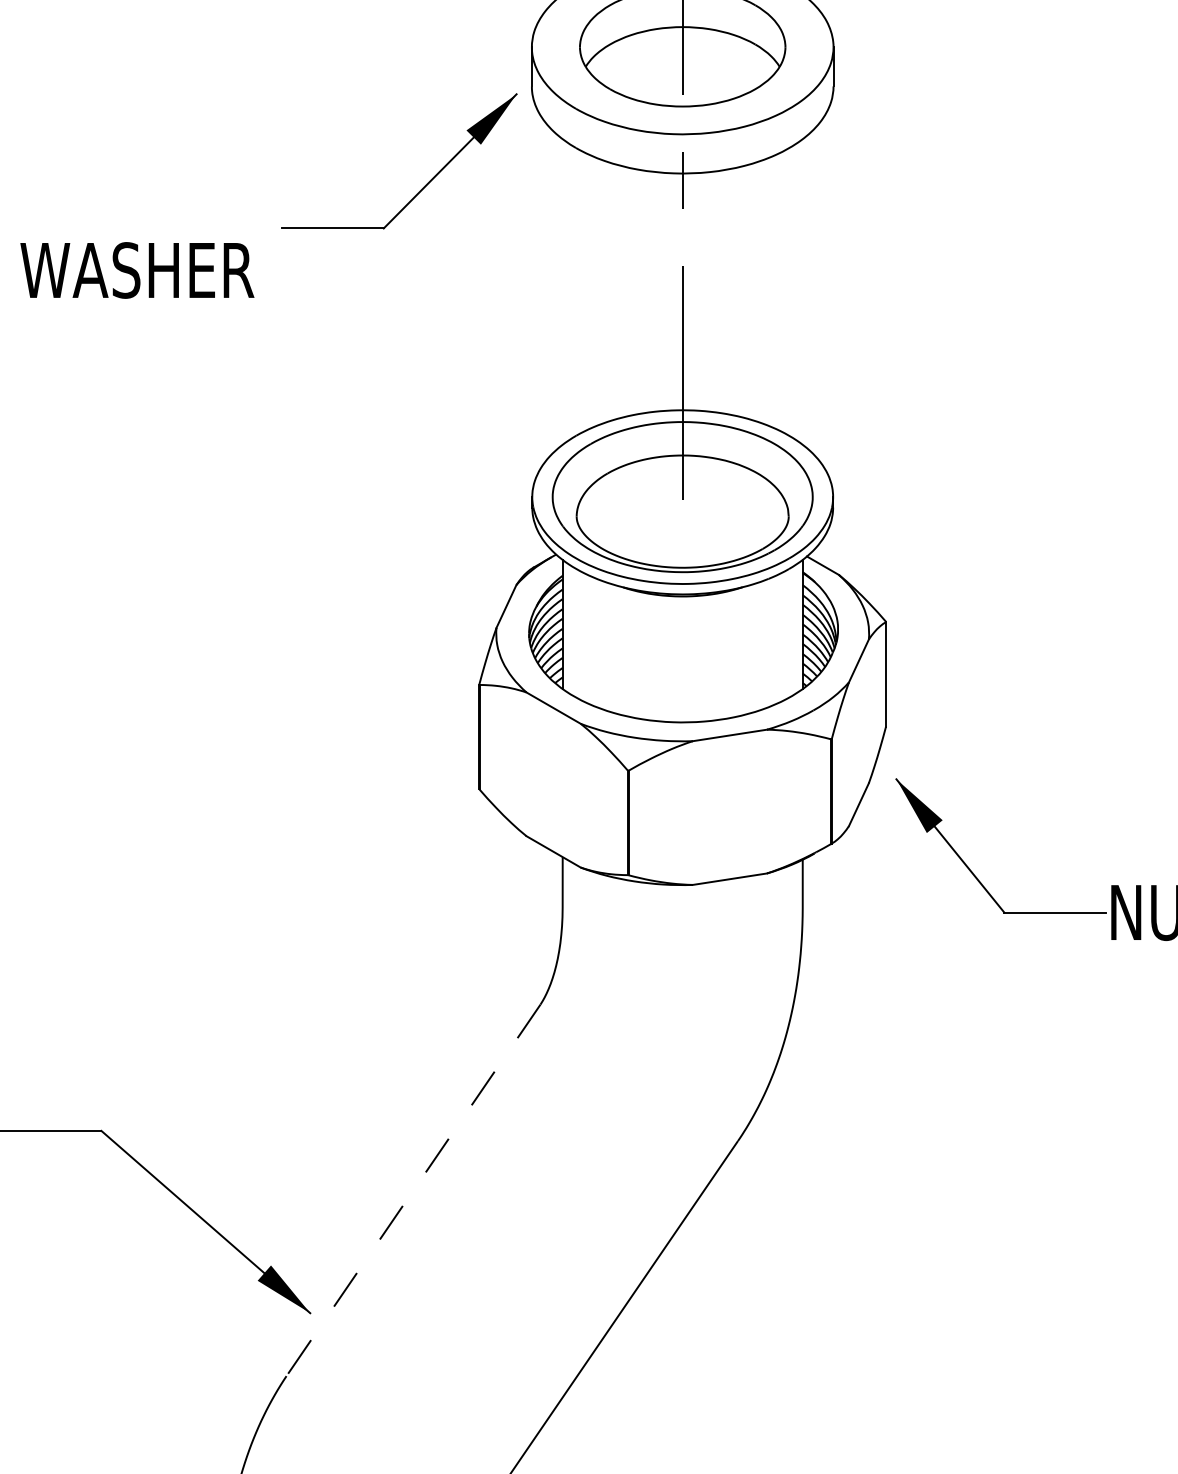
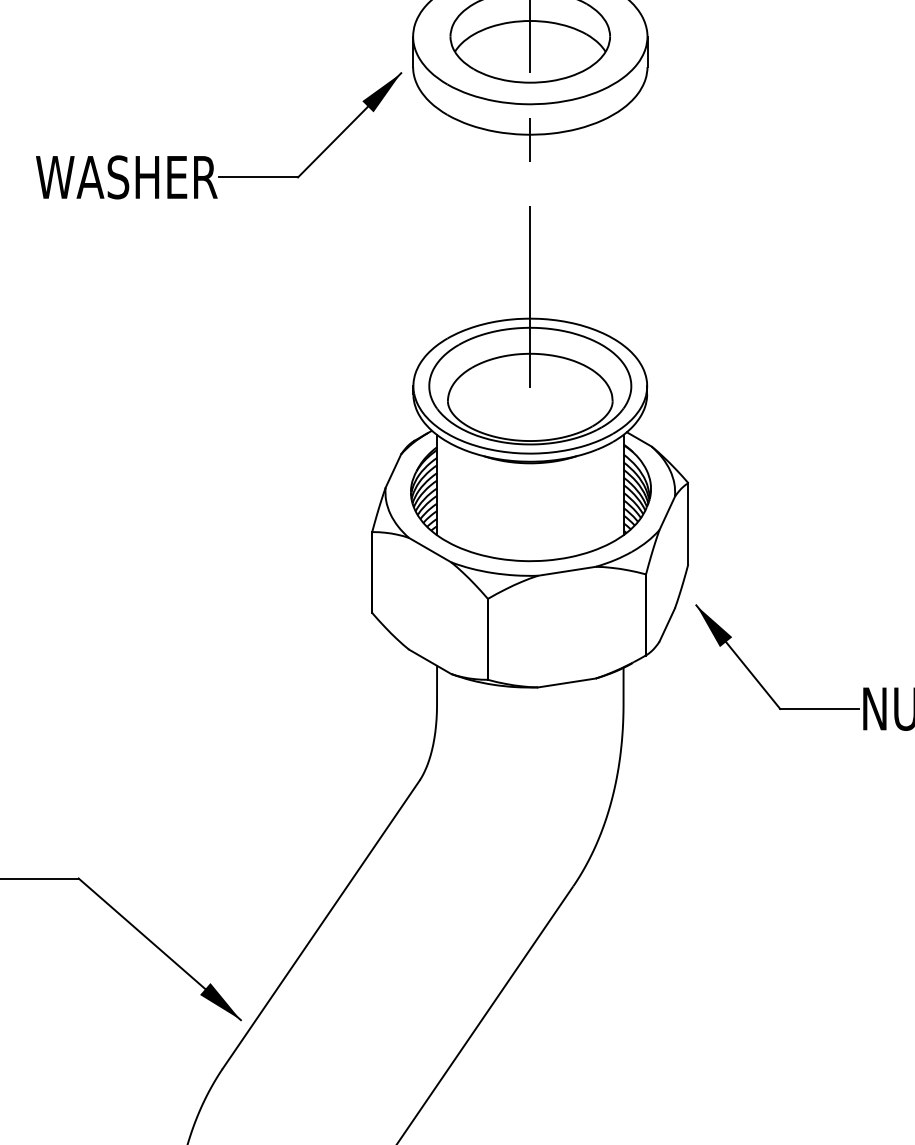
text: (137, 270) -> (126, 177), moved
line: (413, 1190) -> (321, 924), dashed -> solid

